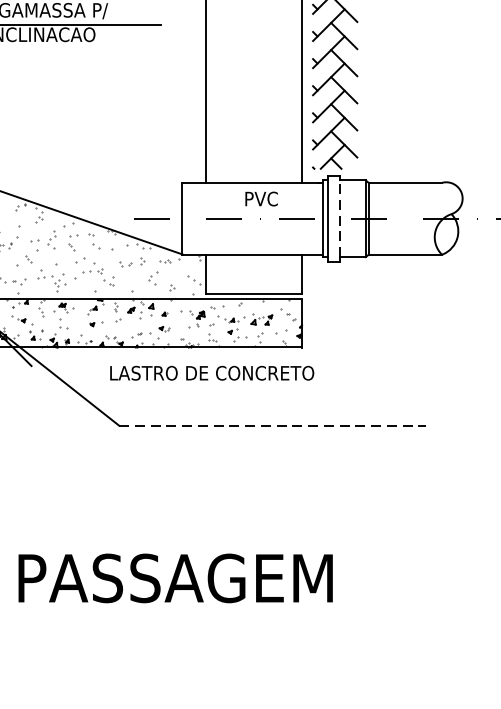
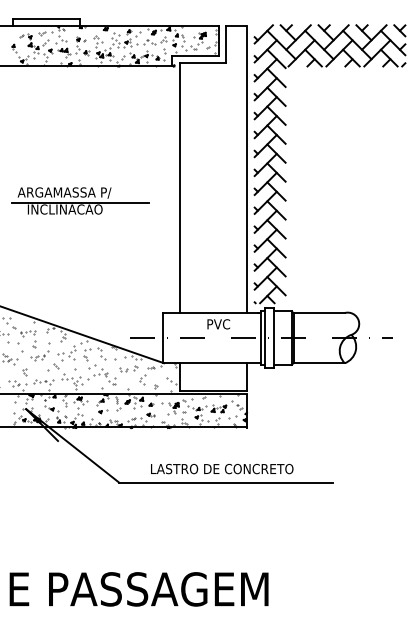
line: (339, 219) -> (273, 338), dashed -> solid
text: (212, 373) -> (222, 469), moved
line: (272, 425) -> (226, 482), dashed -> solid

